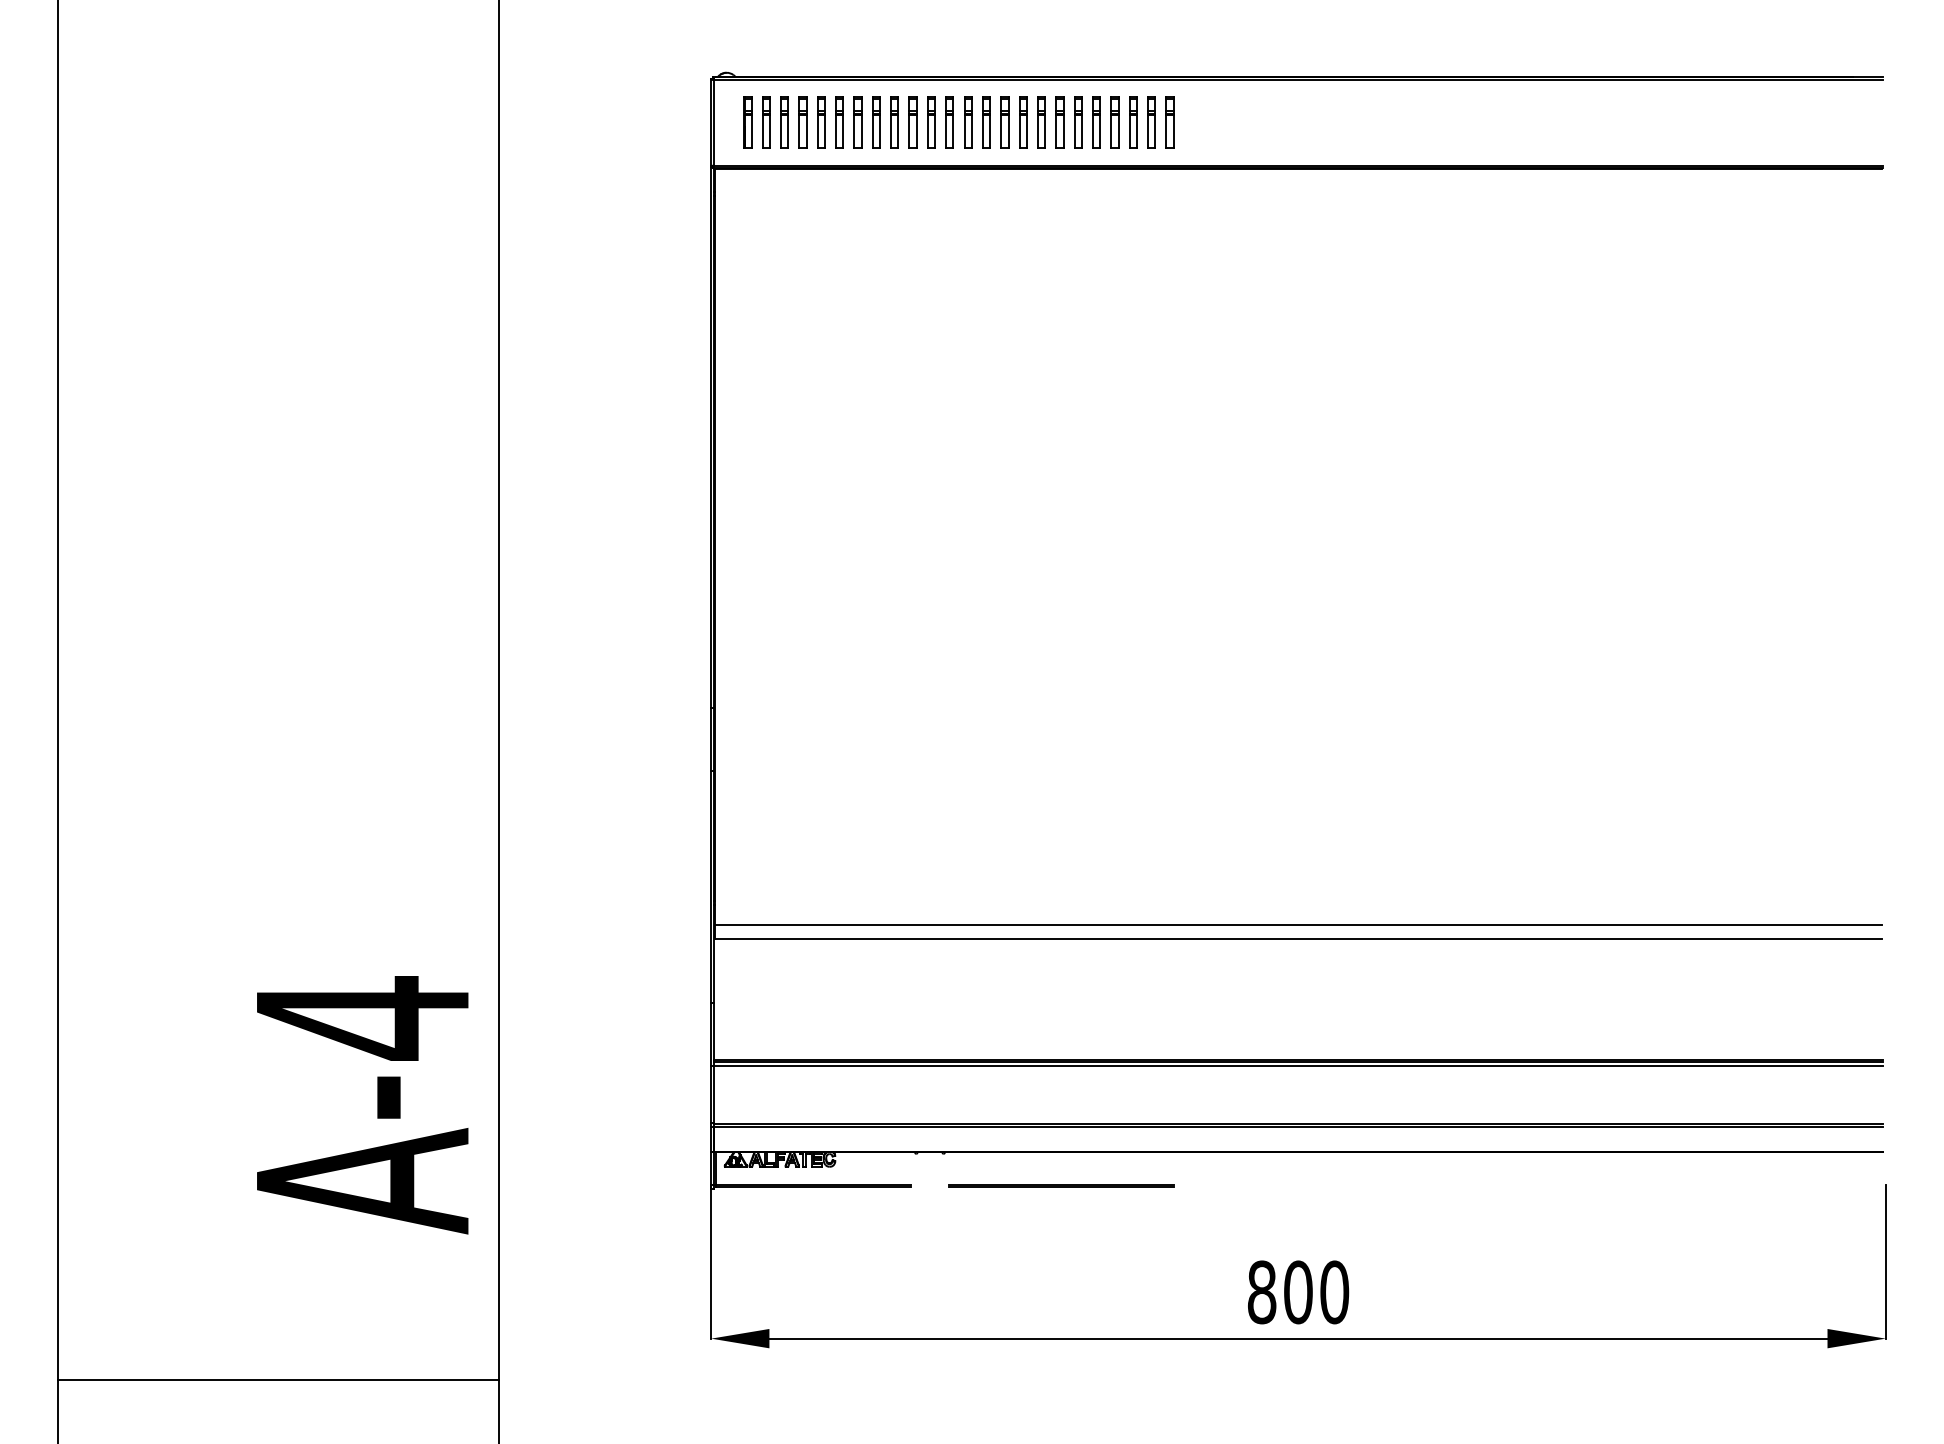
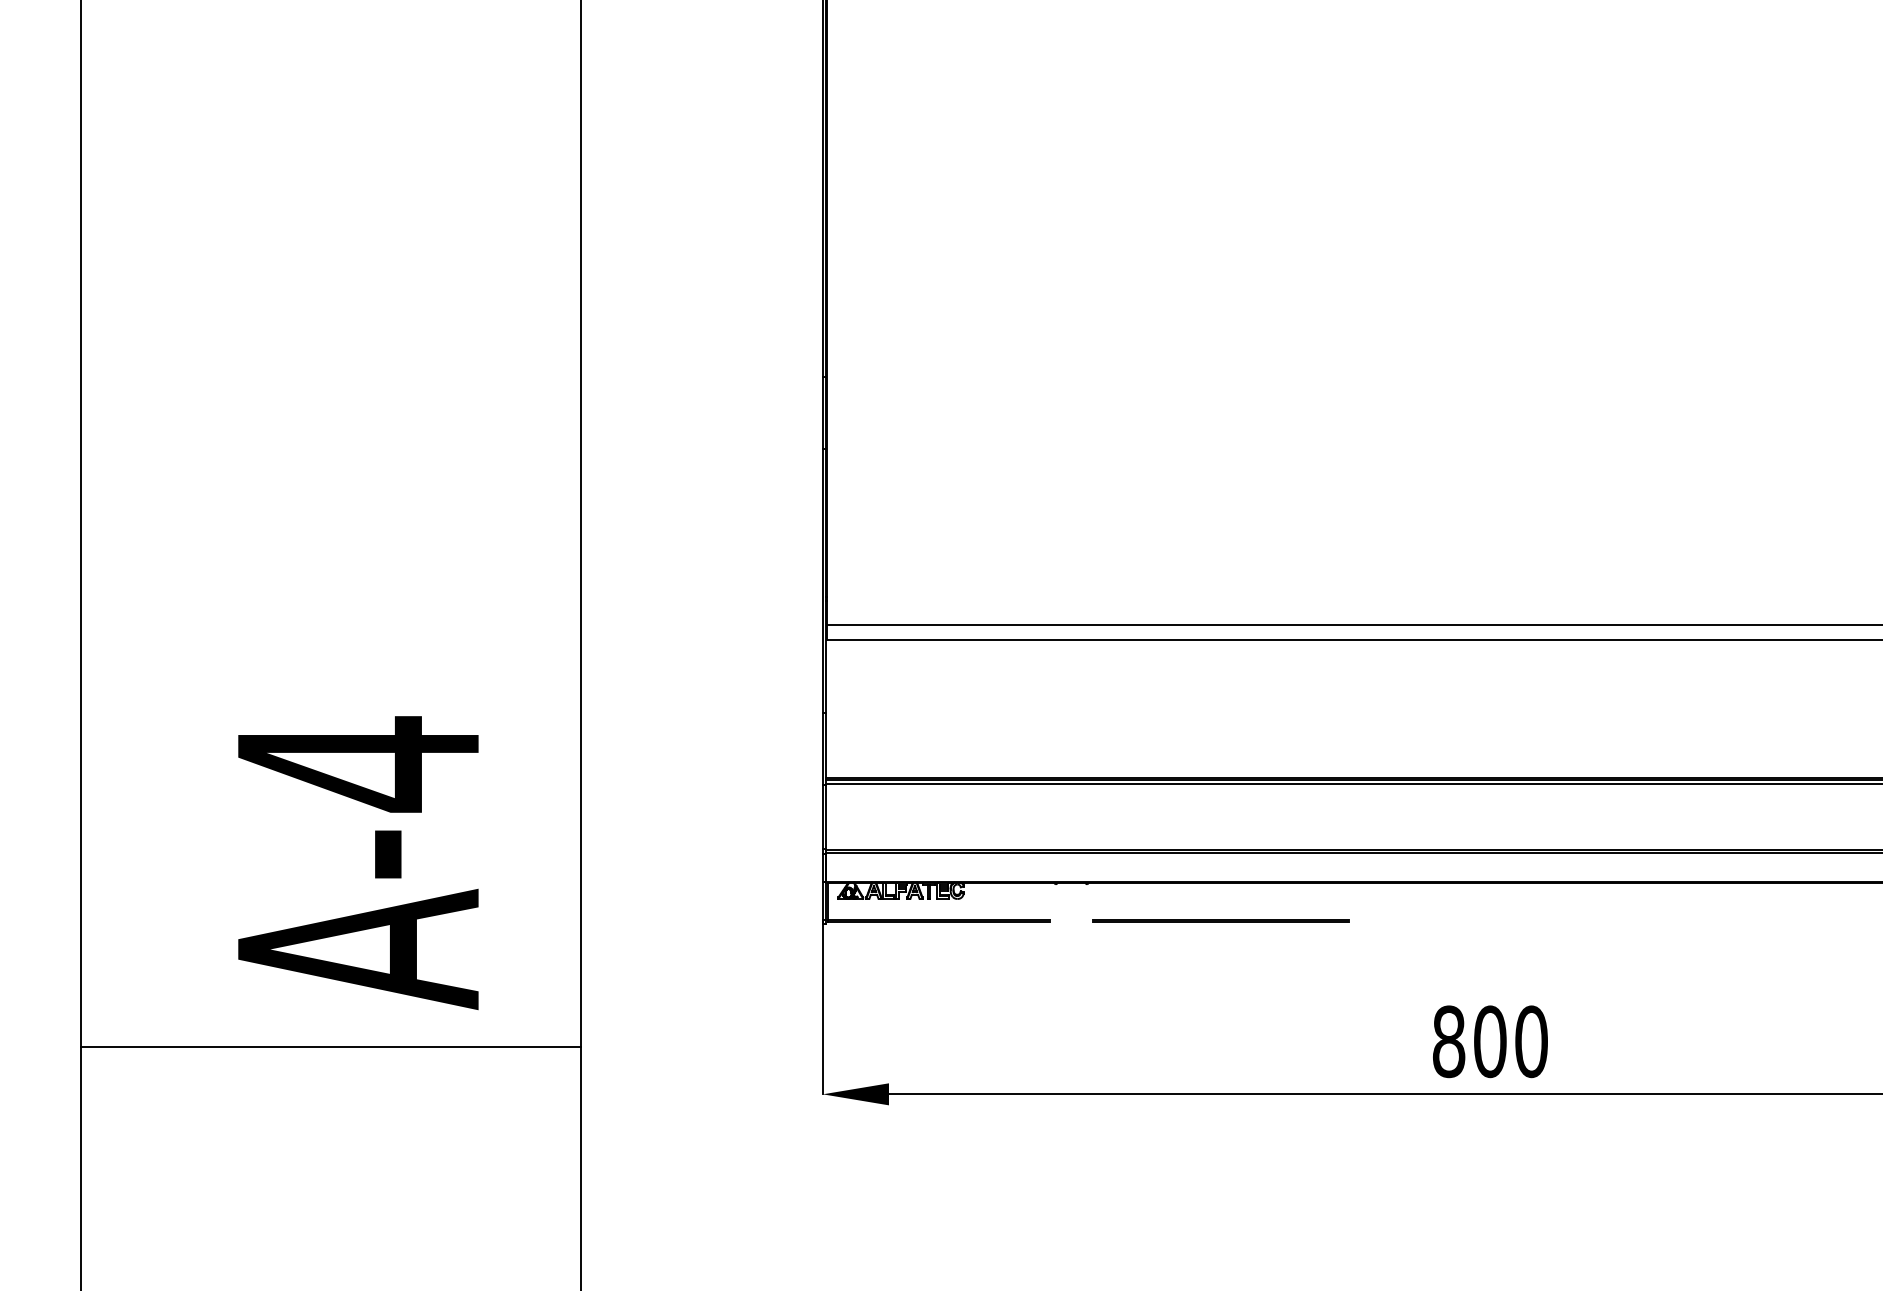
text: (362, 1105) -> (358, 863), moved
line: (278, 1380) -> (330, 1047), moved

